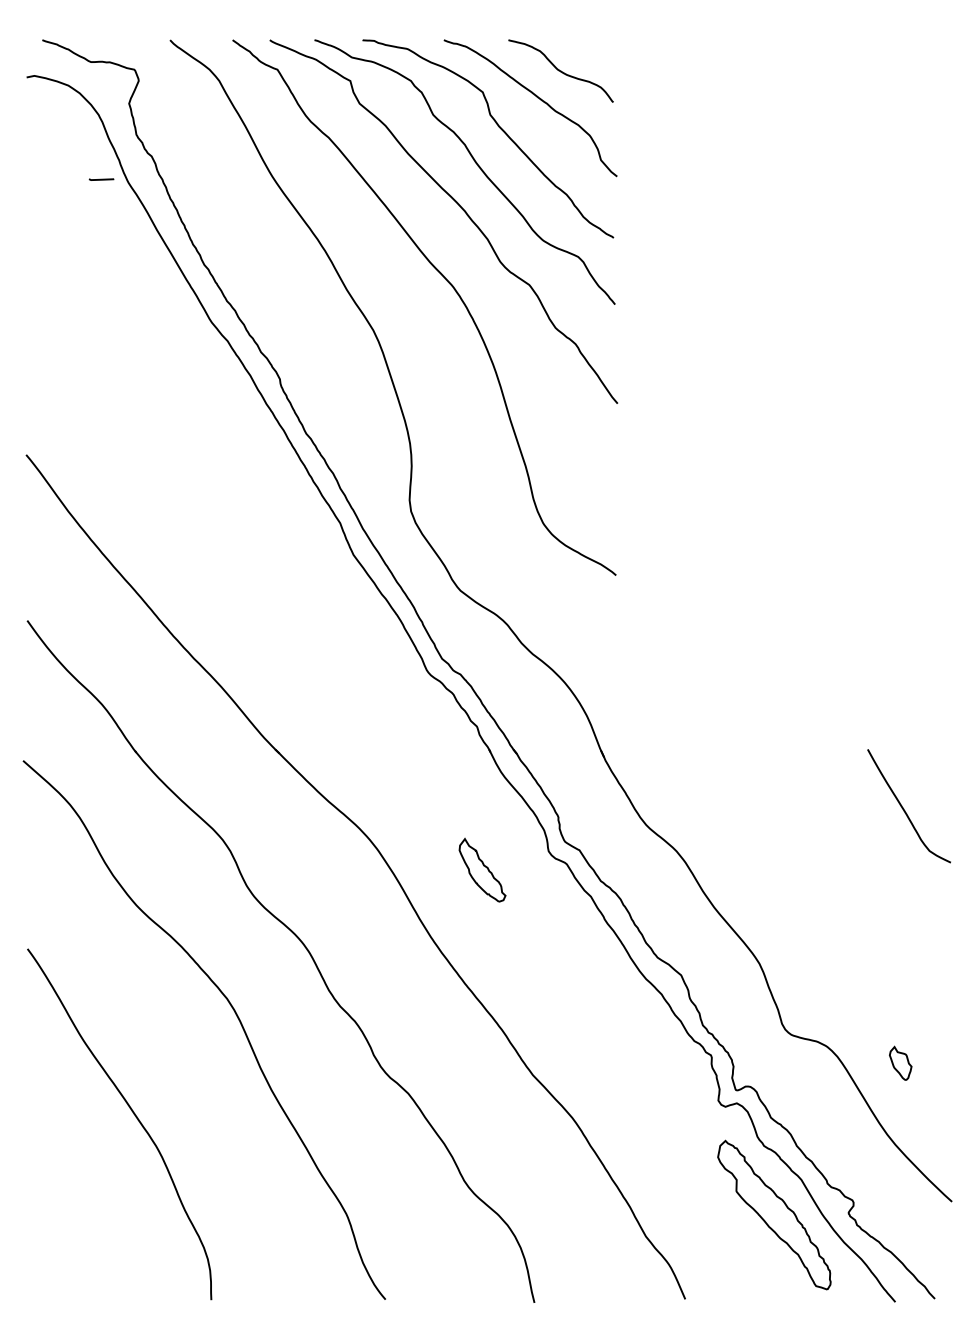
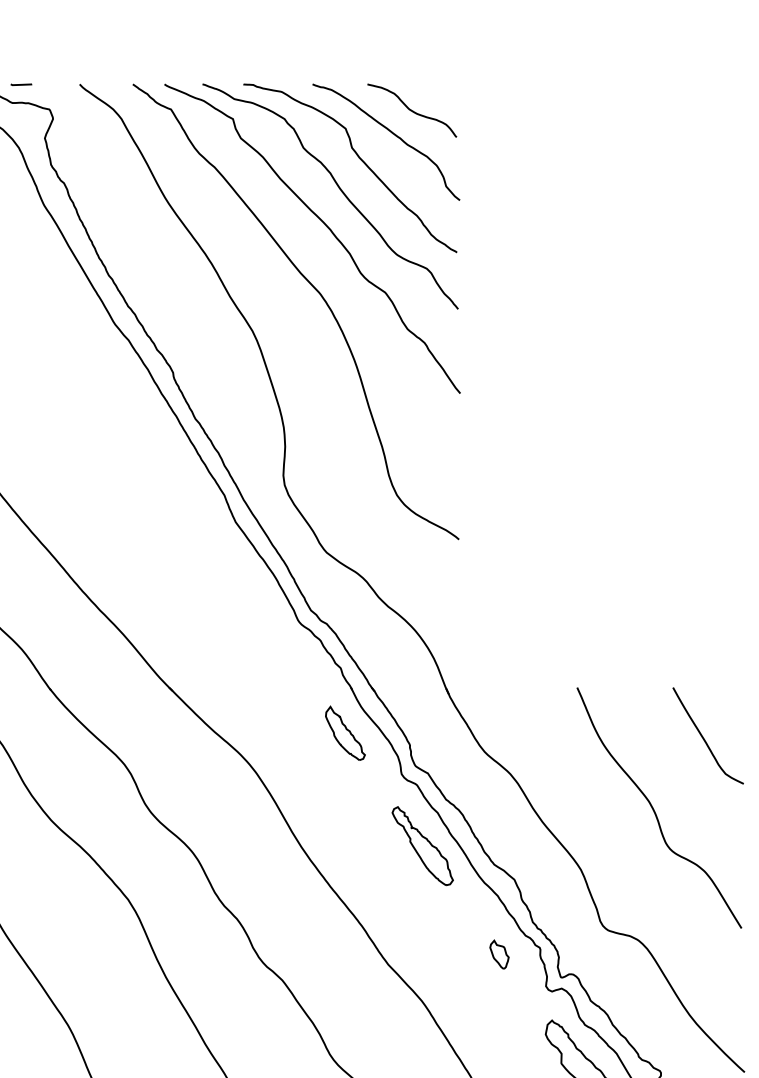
line: (101, 179) -> (21, 84), moved
part: (482, 869) -> (345, 732), moved
curve: (845, 892) -> (654, 809), added
part: (573, 935) -> (422, 845), added
part: (900, 1062) -> (499, 953), moved

